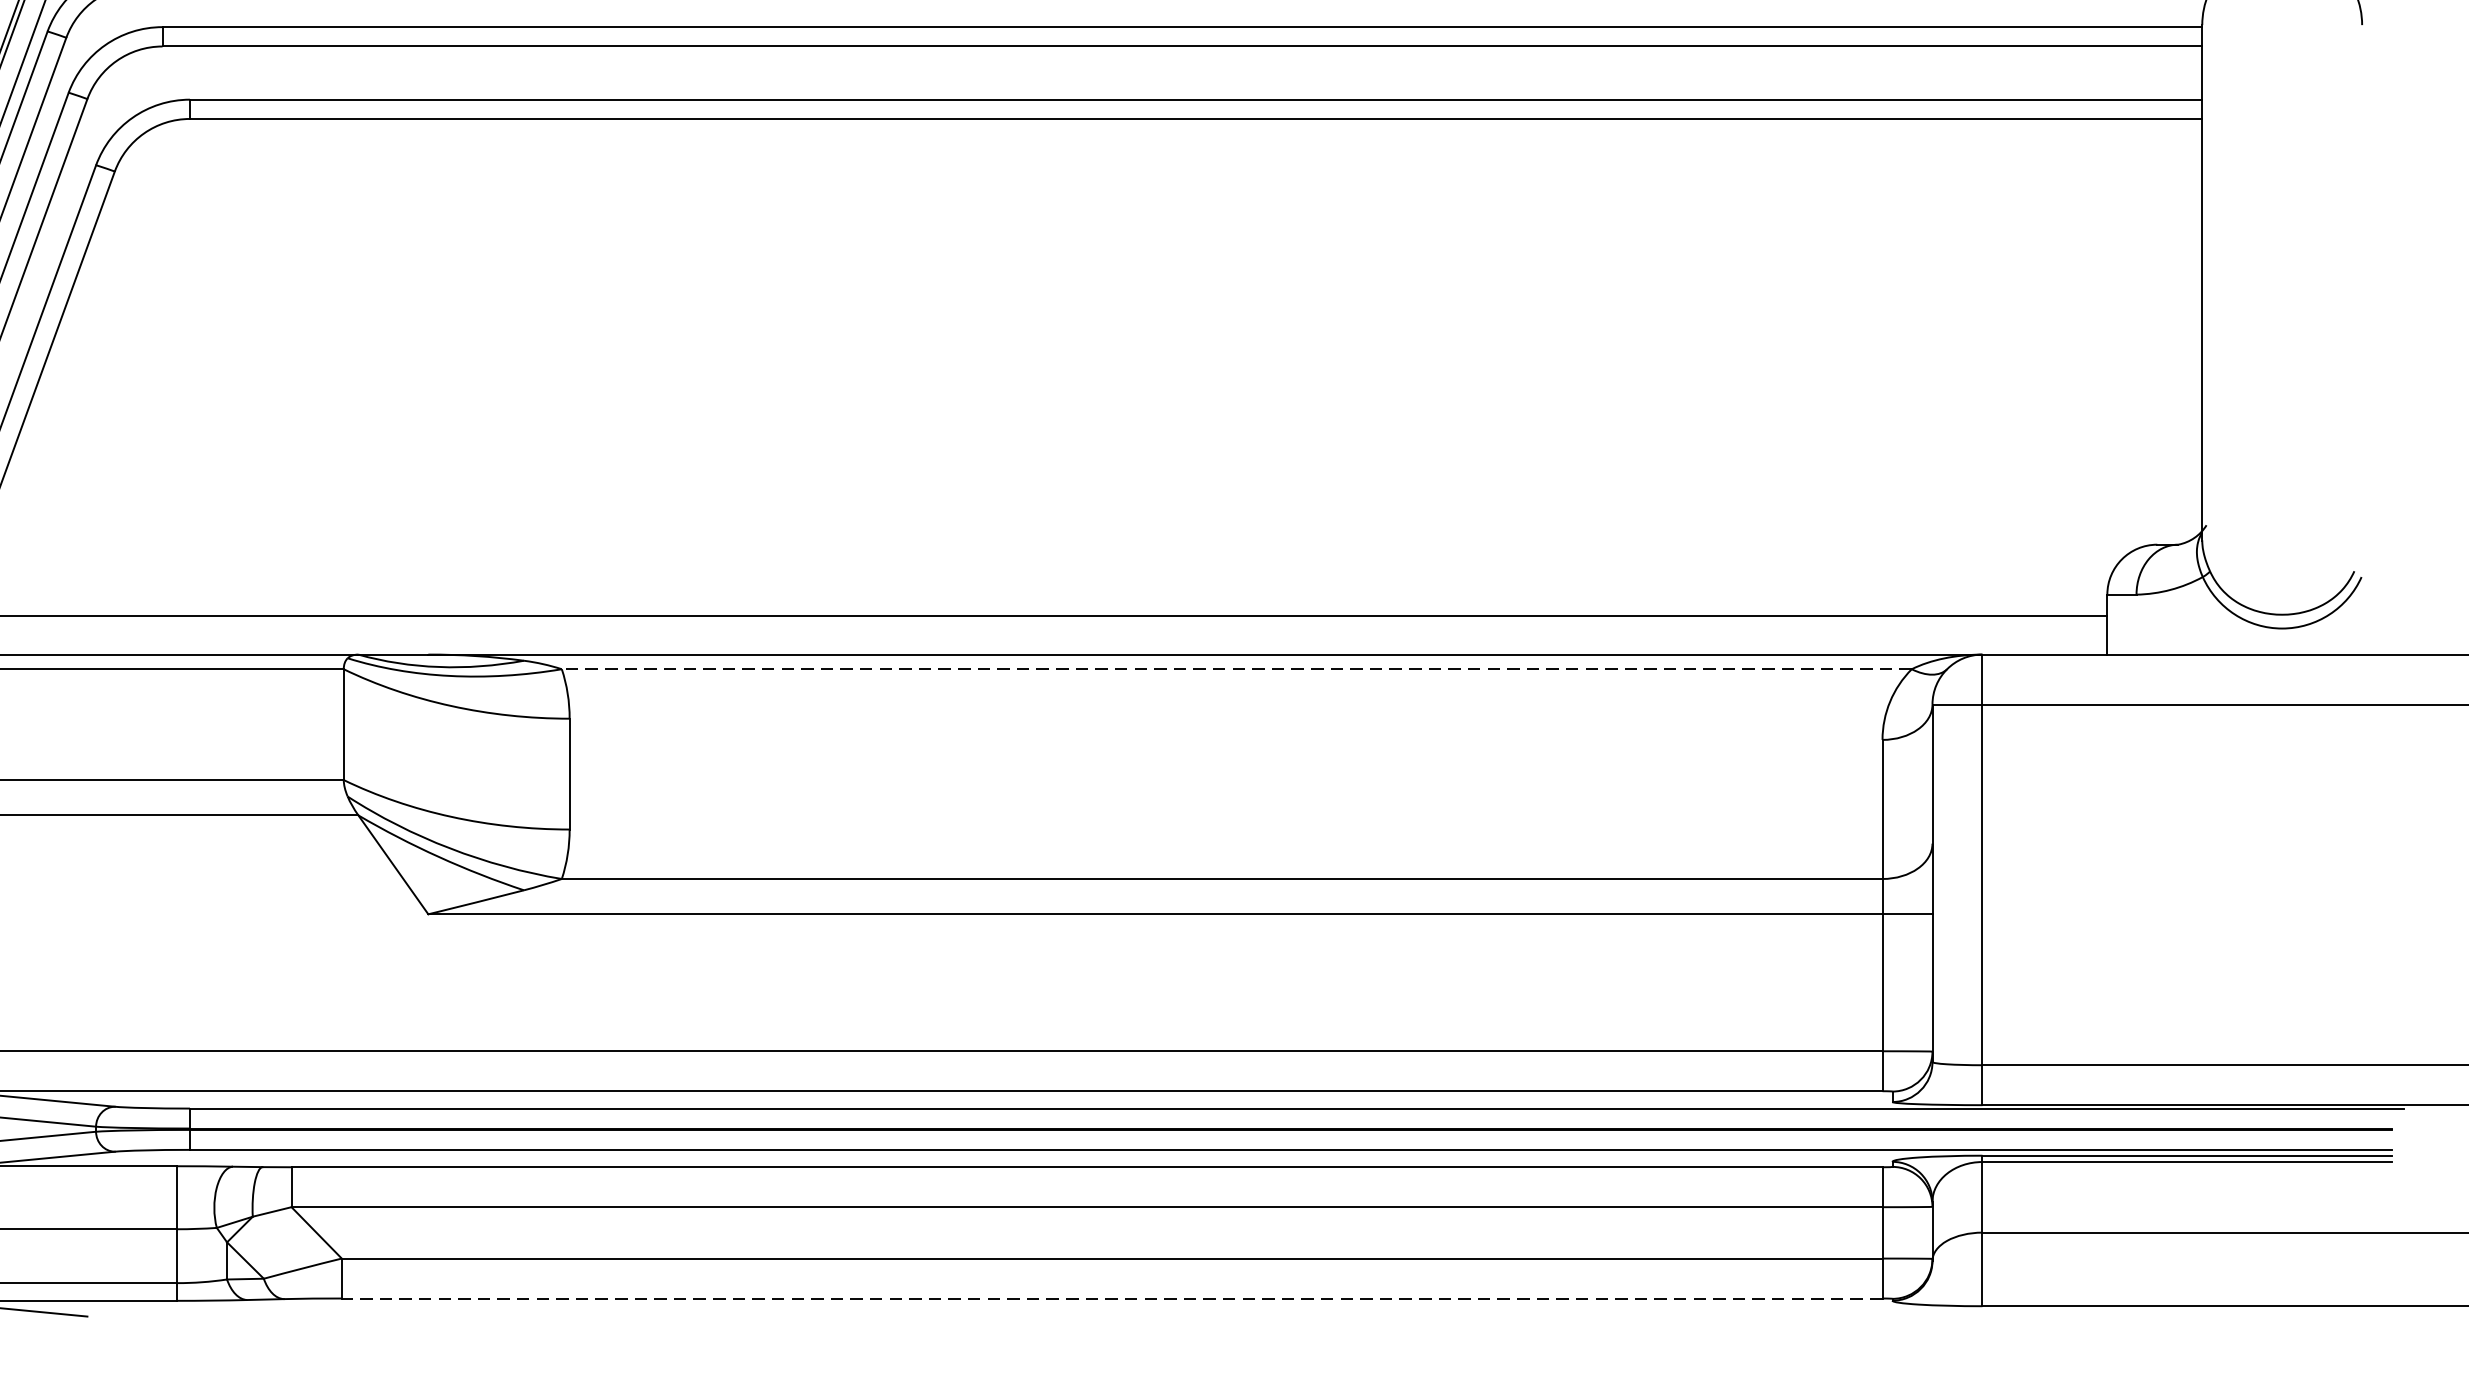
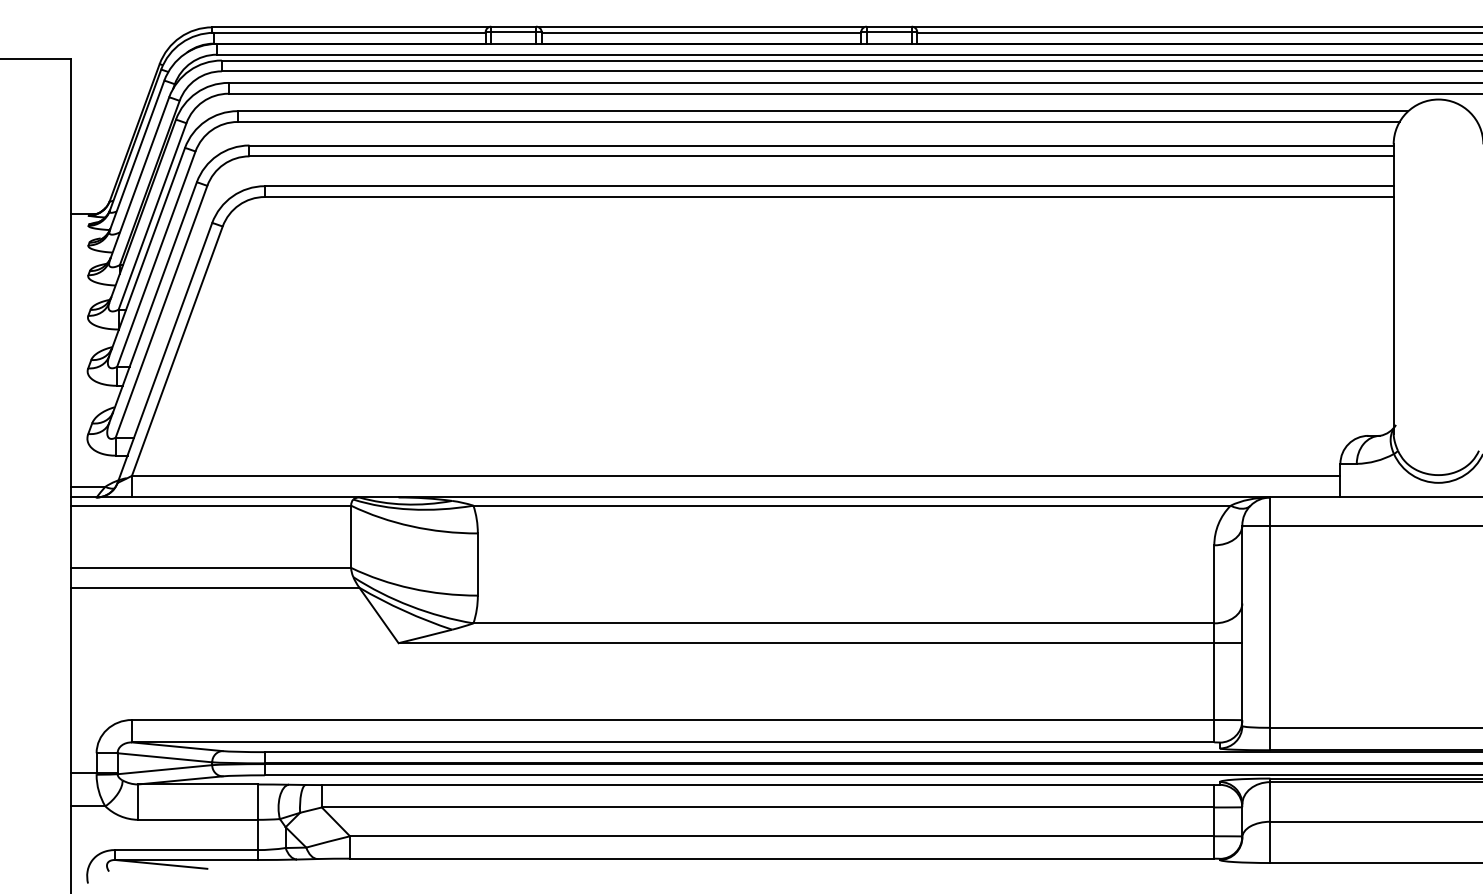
line: (1237, 668) -> (852, 505), dashed -> solid
line: (1110, 1298) -> (781, 858), dashed -> solid

